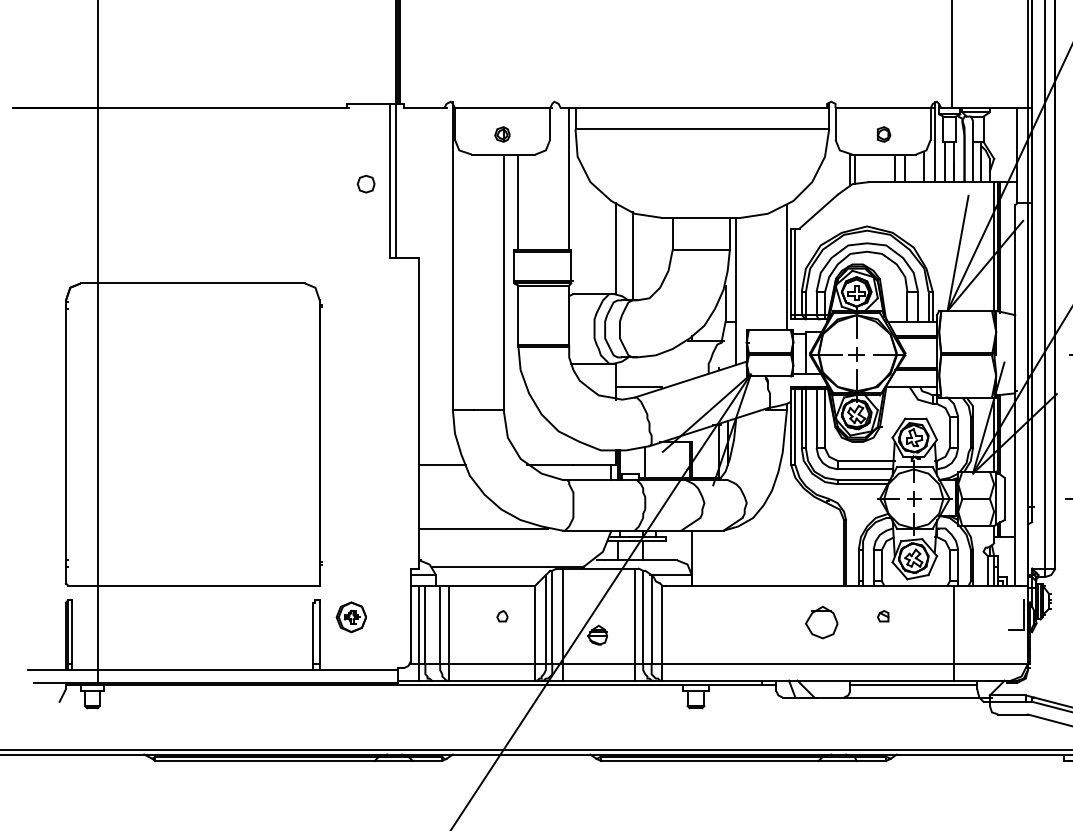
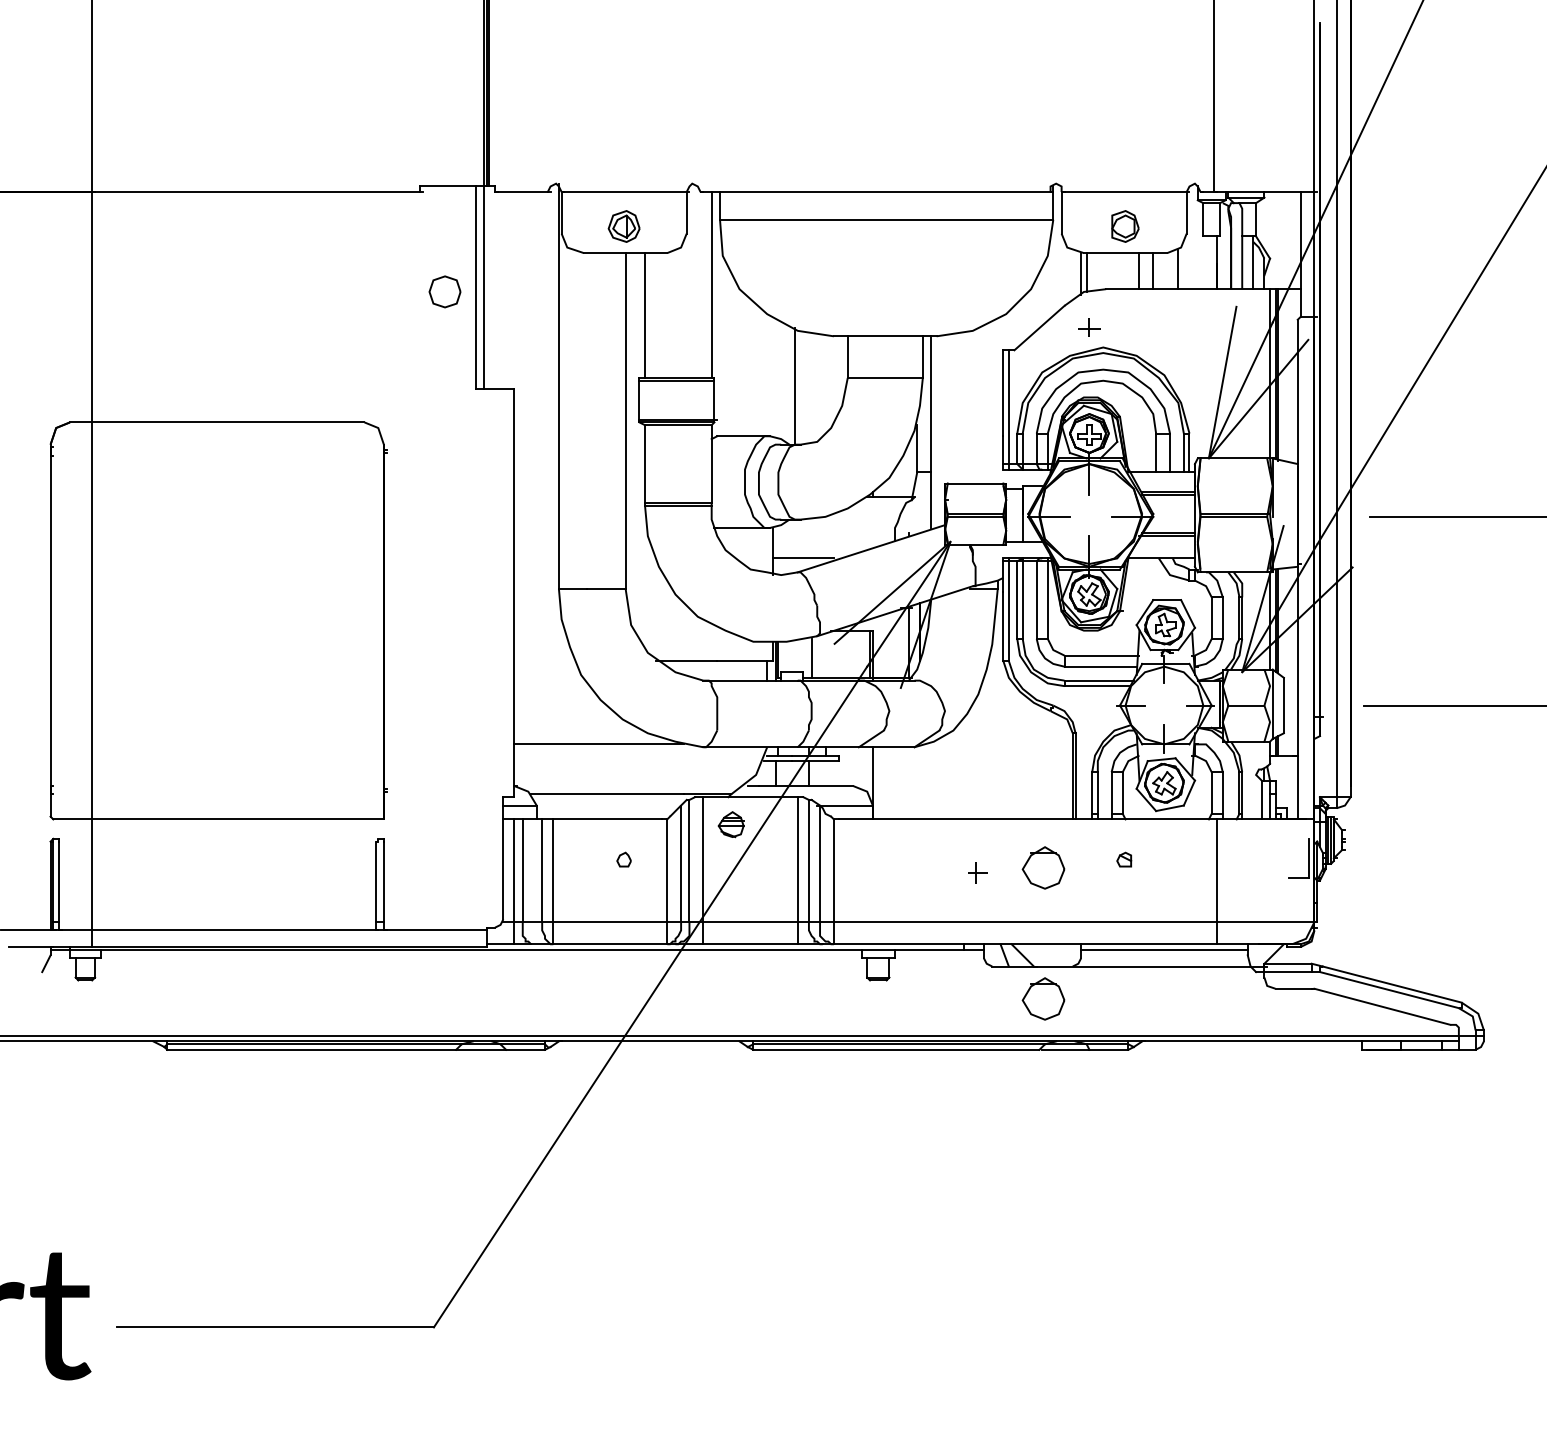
part: (502, 134) -> (623, 226), size x1.6
part: (884, 134) -> (1125, 226), size x1.6
line: (935, 141) -> (1192, 236), removed
line: (945, 161) -> (1206, 262), removed
part: (365, 183) -> (444, 291), size x1.4
line: (615, 248) -> (772, 376), removed
line: (786, 267) -> (997, 401), removed
part: (856, 354) -> (1089, 327), moved
line: (441, 465) -> (544, 661), removed
part: (914, 498) -> (977, 872), moved
part: (351, 616) -> (425, 860), removed
part: (597, 635) -> (730, 824), moved
part: (821, 721) -> (1043, 998), added

